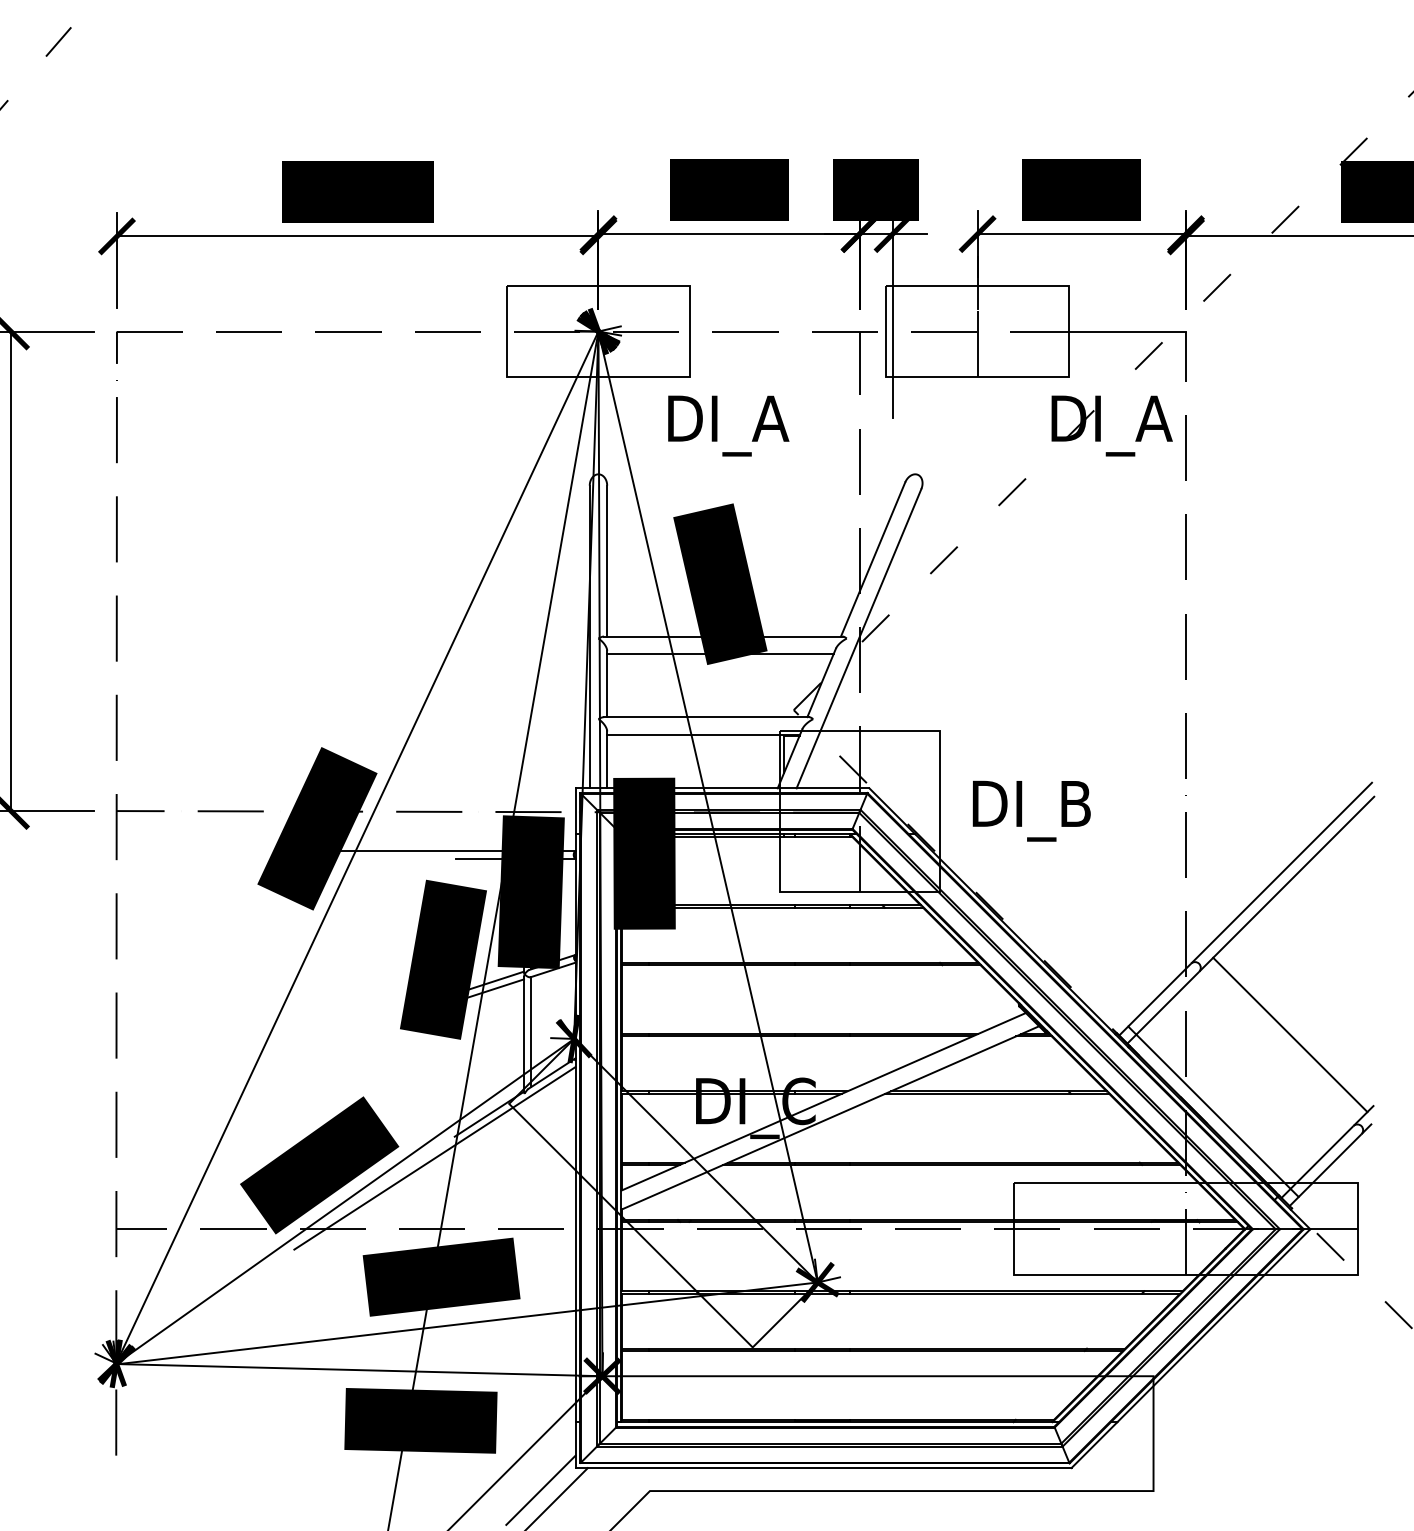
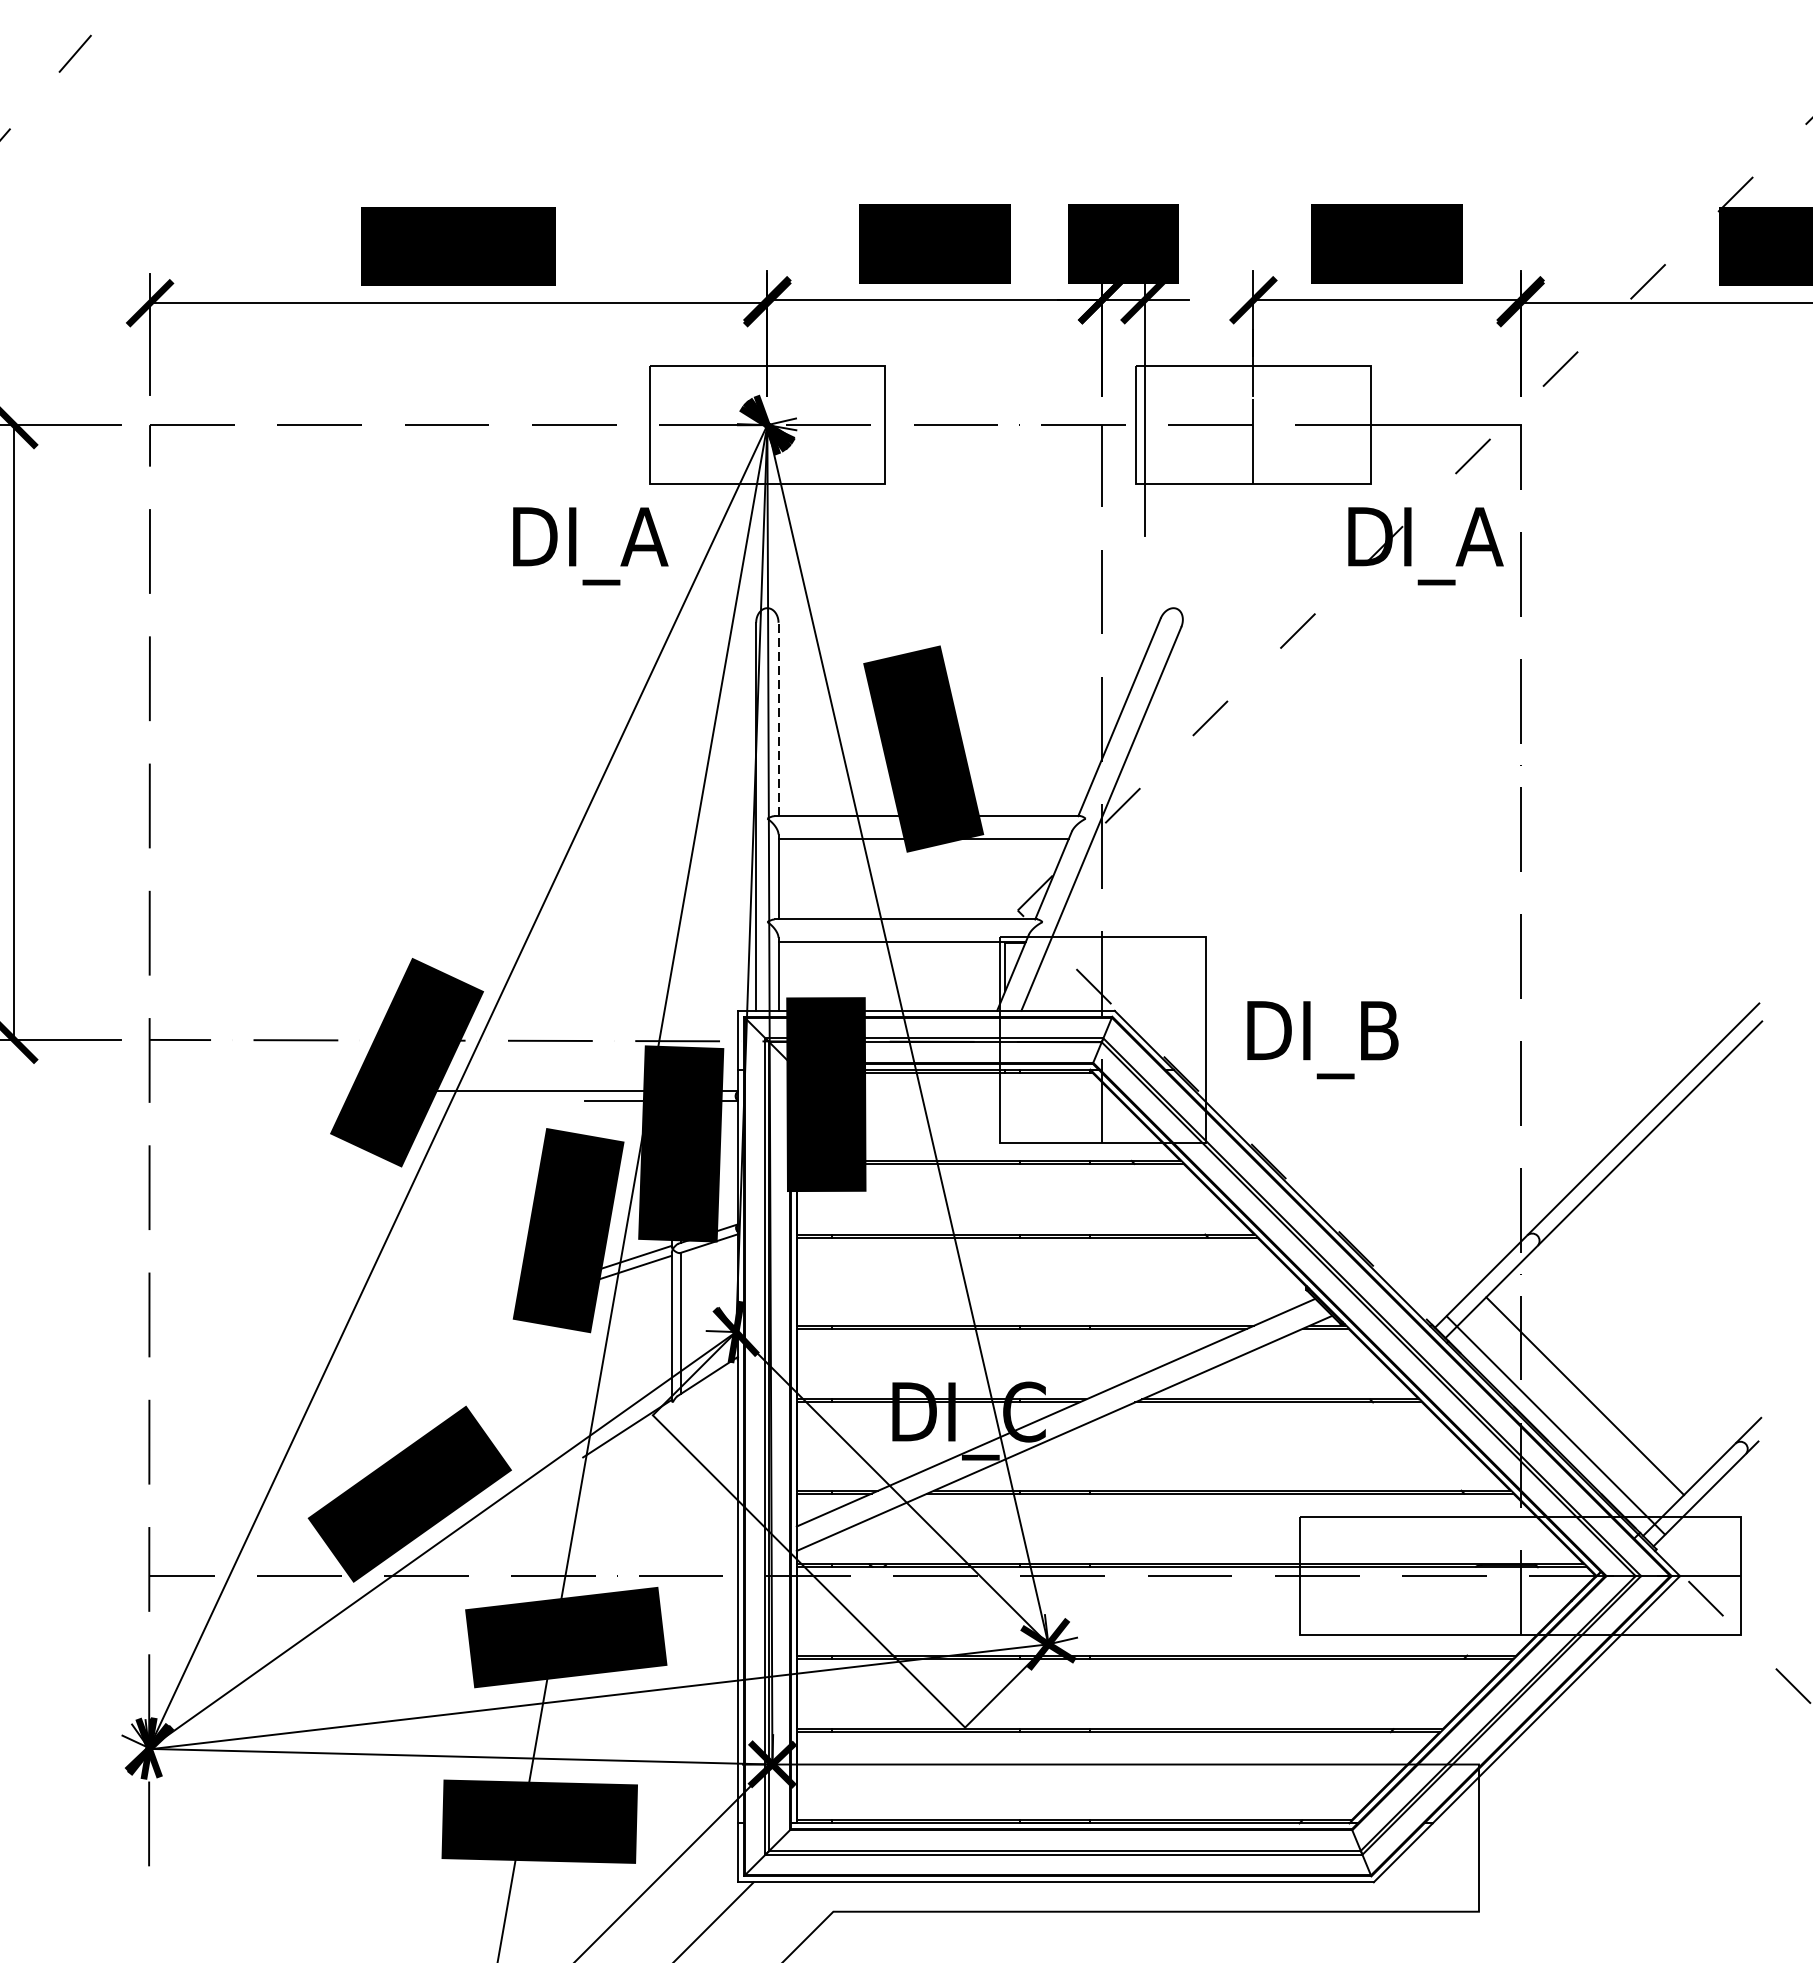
text: (728, 425) -> (590, 545), moved
line: (607, 560) -> (778, 718), solid -> dashed
line: (1290, 1034) -> (1585, 1395), moved
line: (434, 1158) -> (557, 1485), removed
line: (540, 1489) -> (693, 1909), removed

